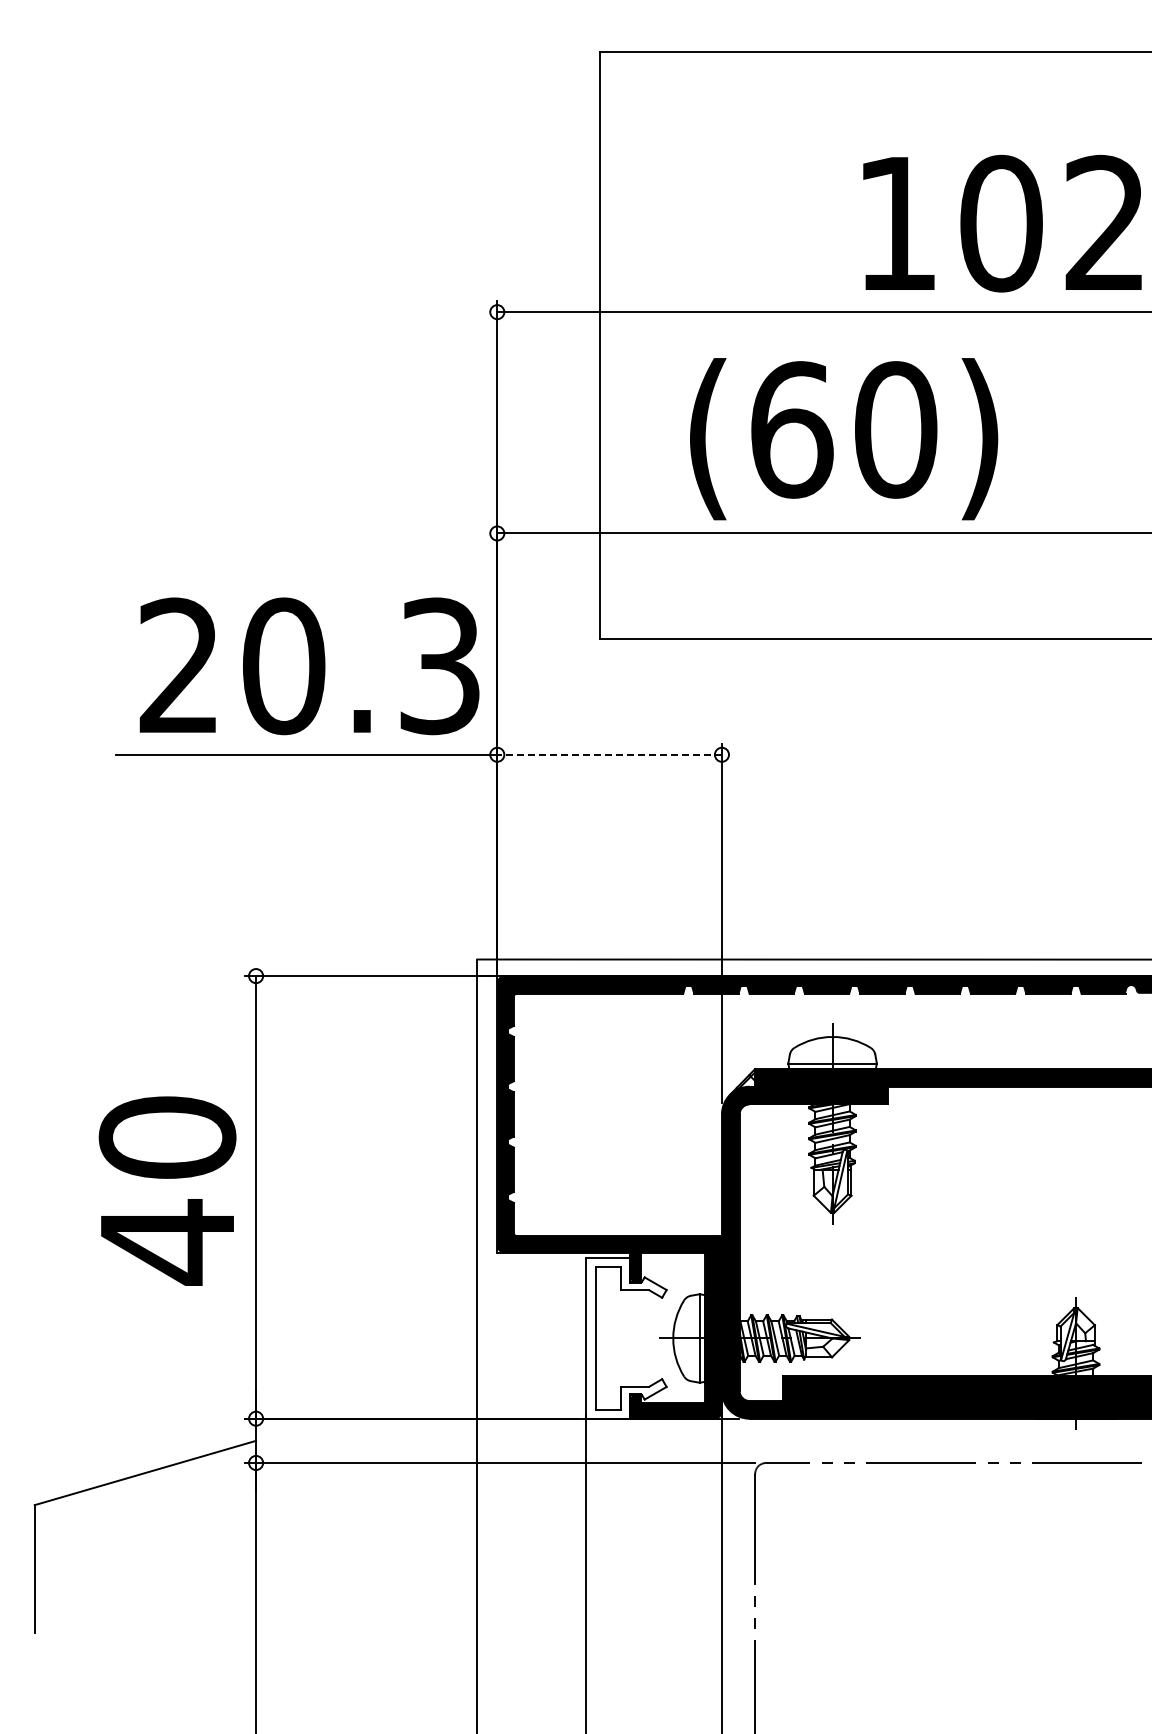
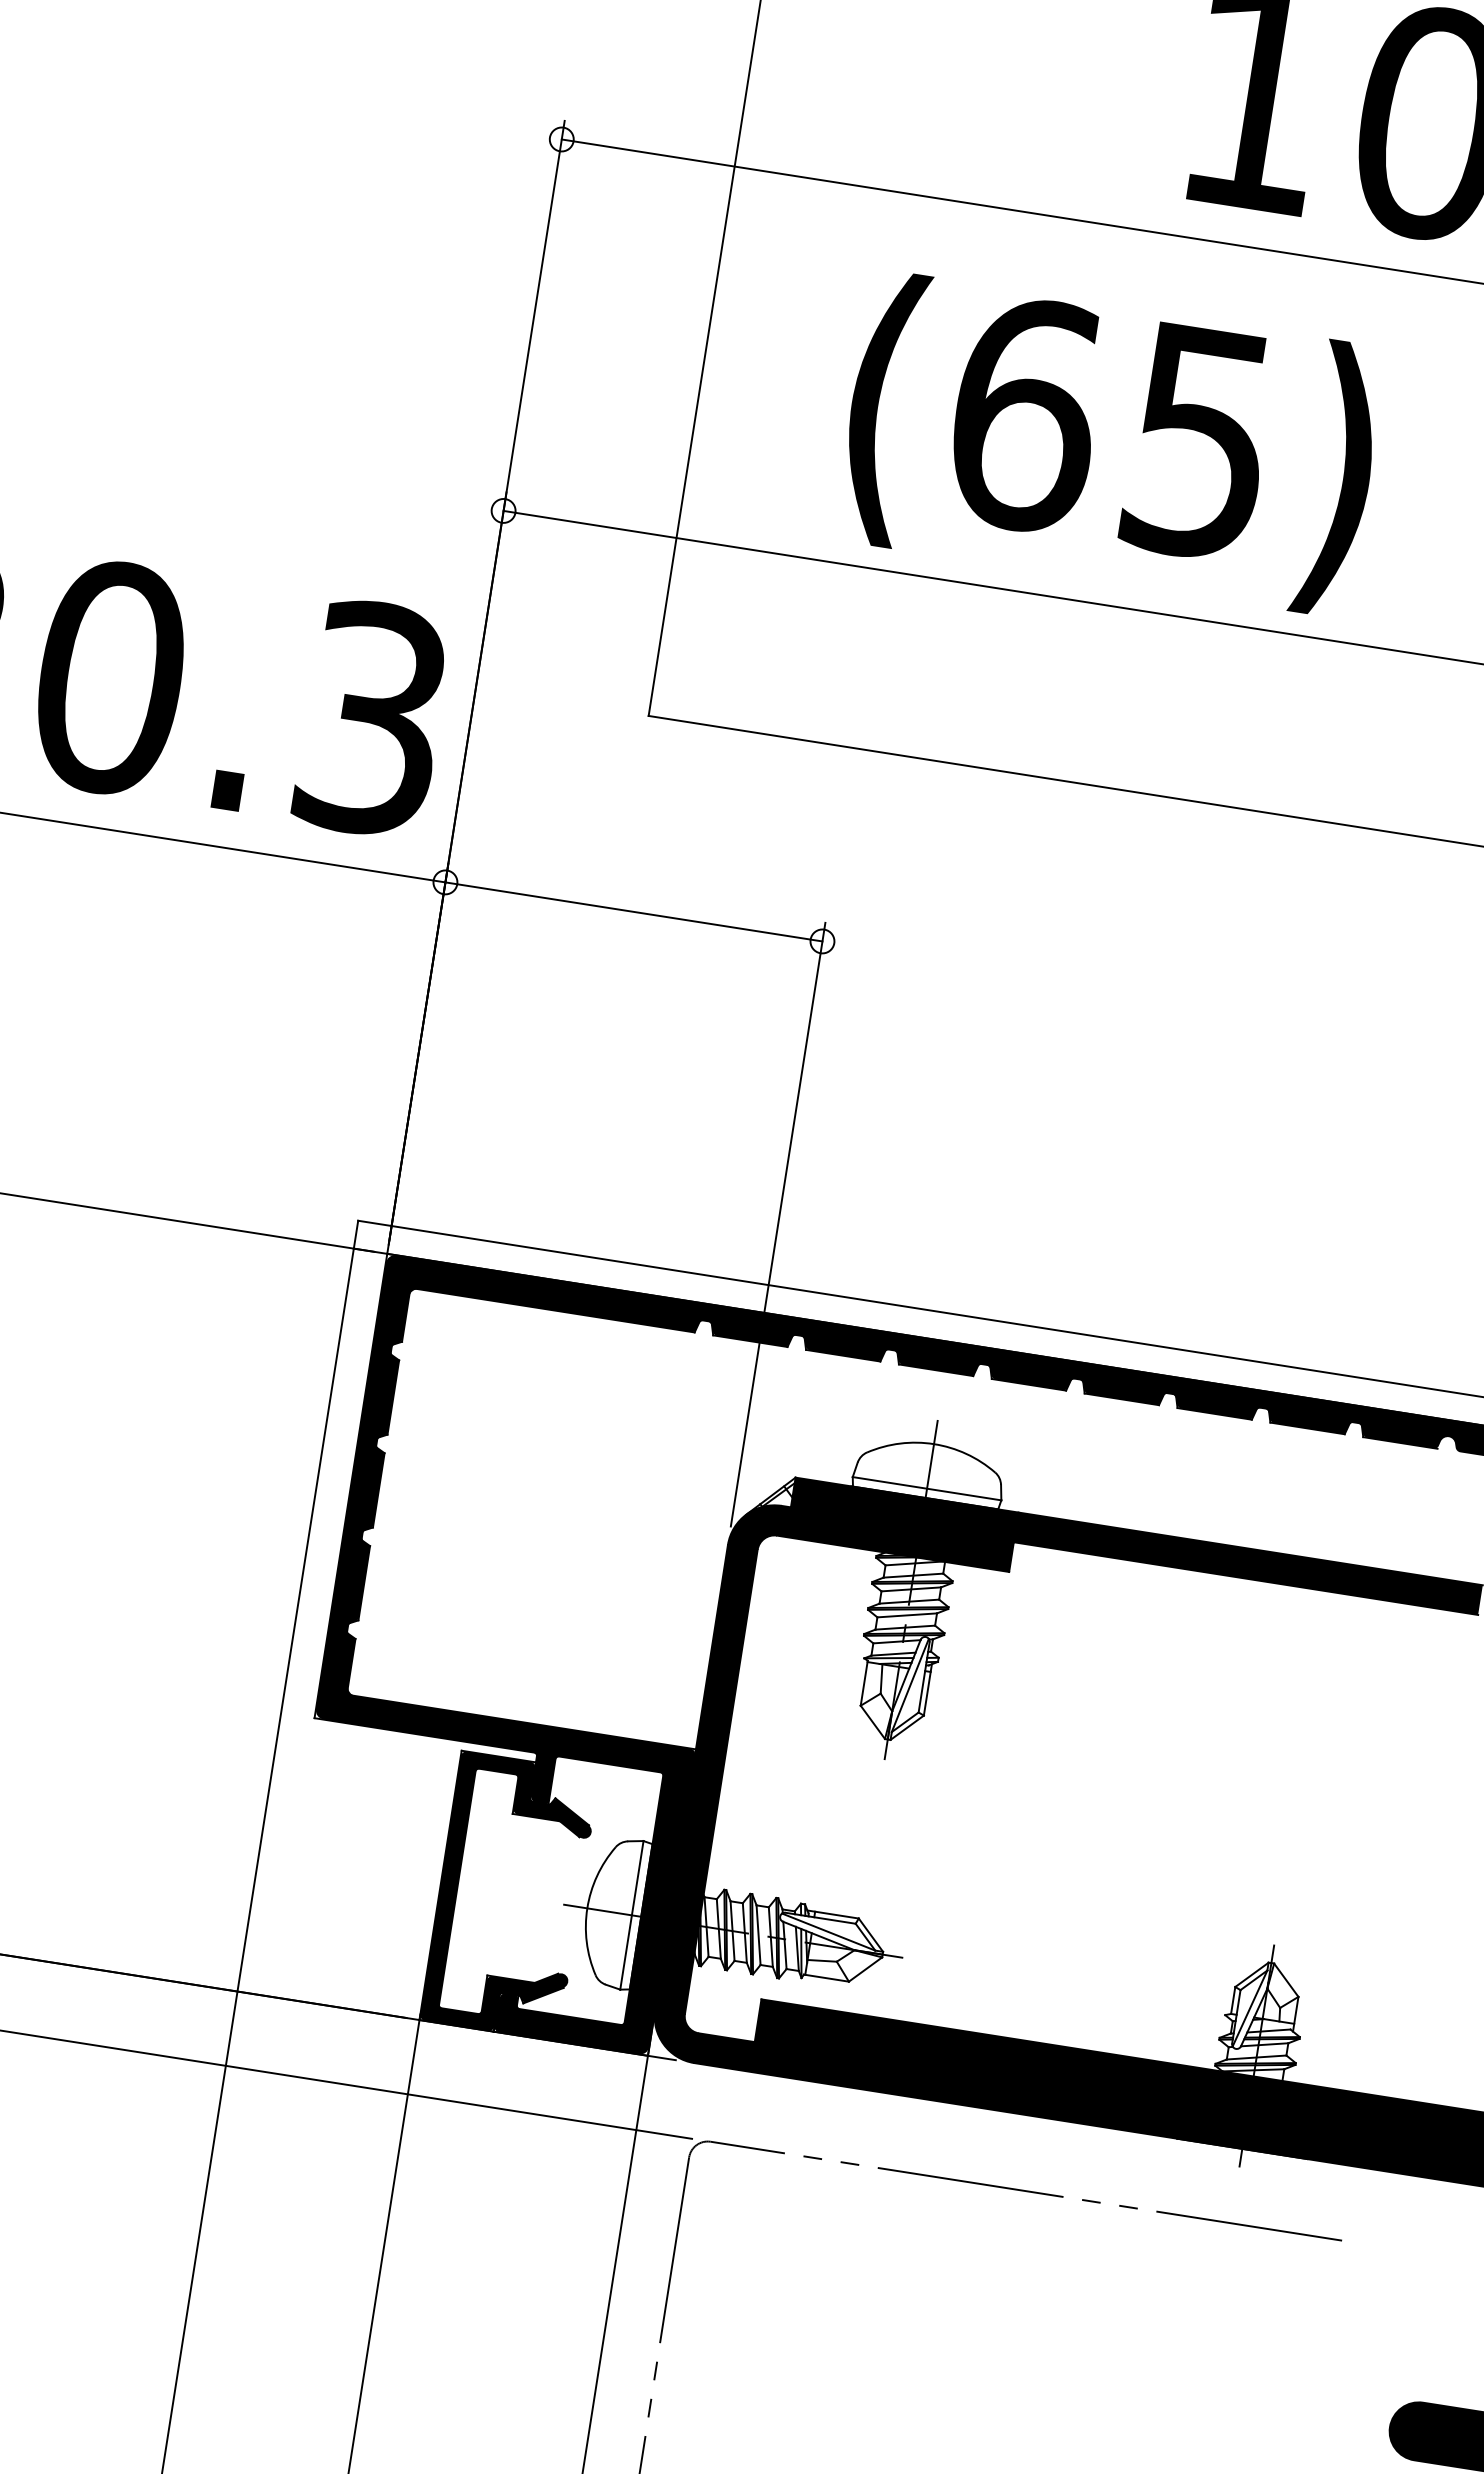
text: (896, 429) -> (1200, 441), (60) -> (65)
line: (609, 754) -> (633, 911), dashed -> solid
fill: (626, 1338) -> (508, 1896), added

